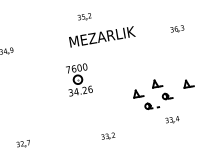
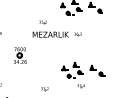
part: (176, 29) -> (77, 34), moved
part: (77, 79) -> (19, 55), moved

